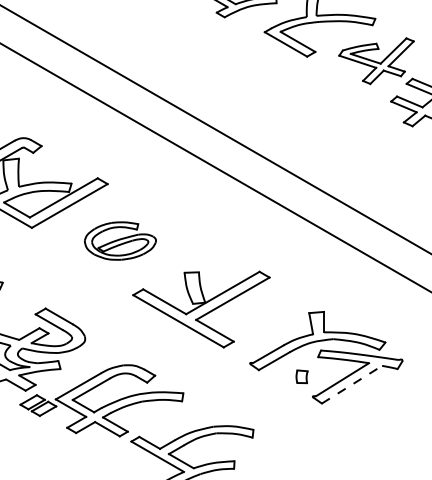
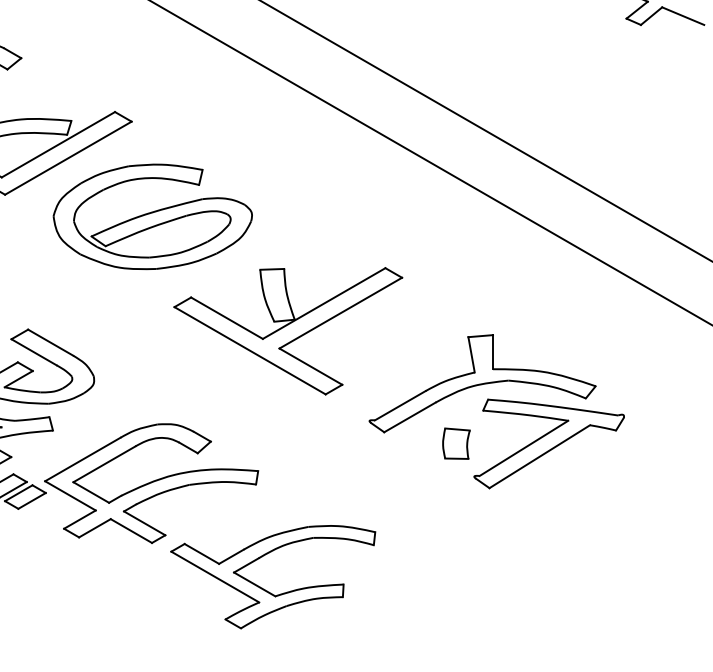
part: (120, 240) -> (153, 215), size x1.67
part: (301, 376) -> (455, 442), size x1.43
line: (352, 384) -> (540, 456), dashed -> solid

